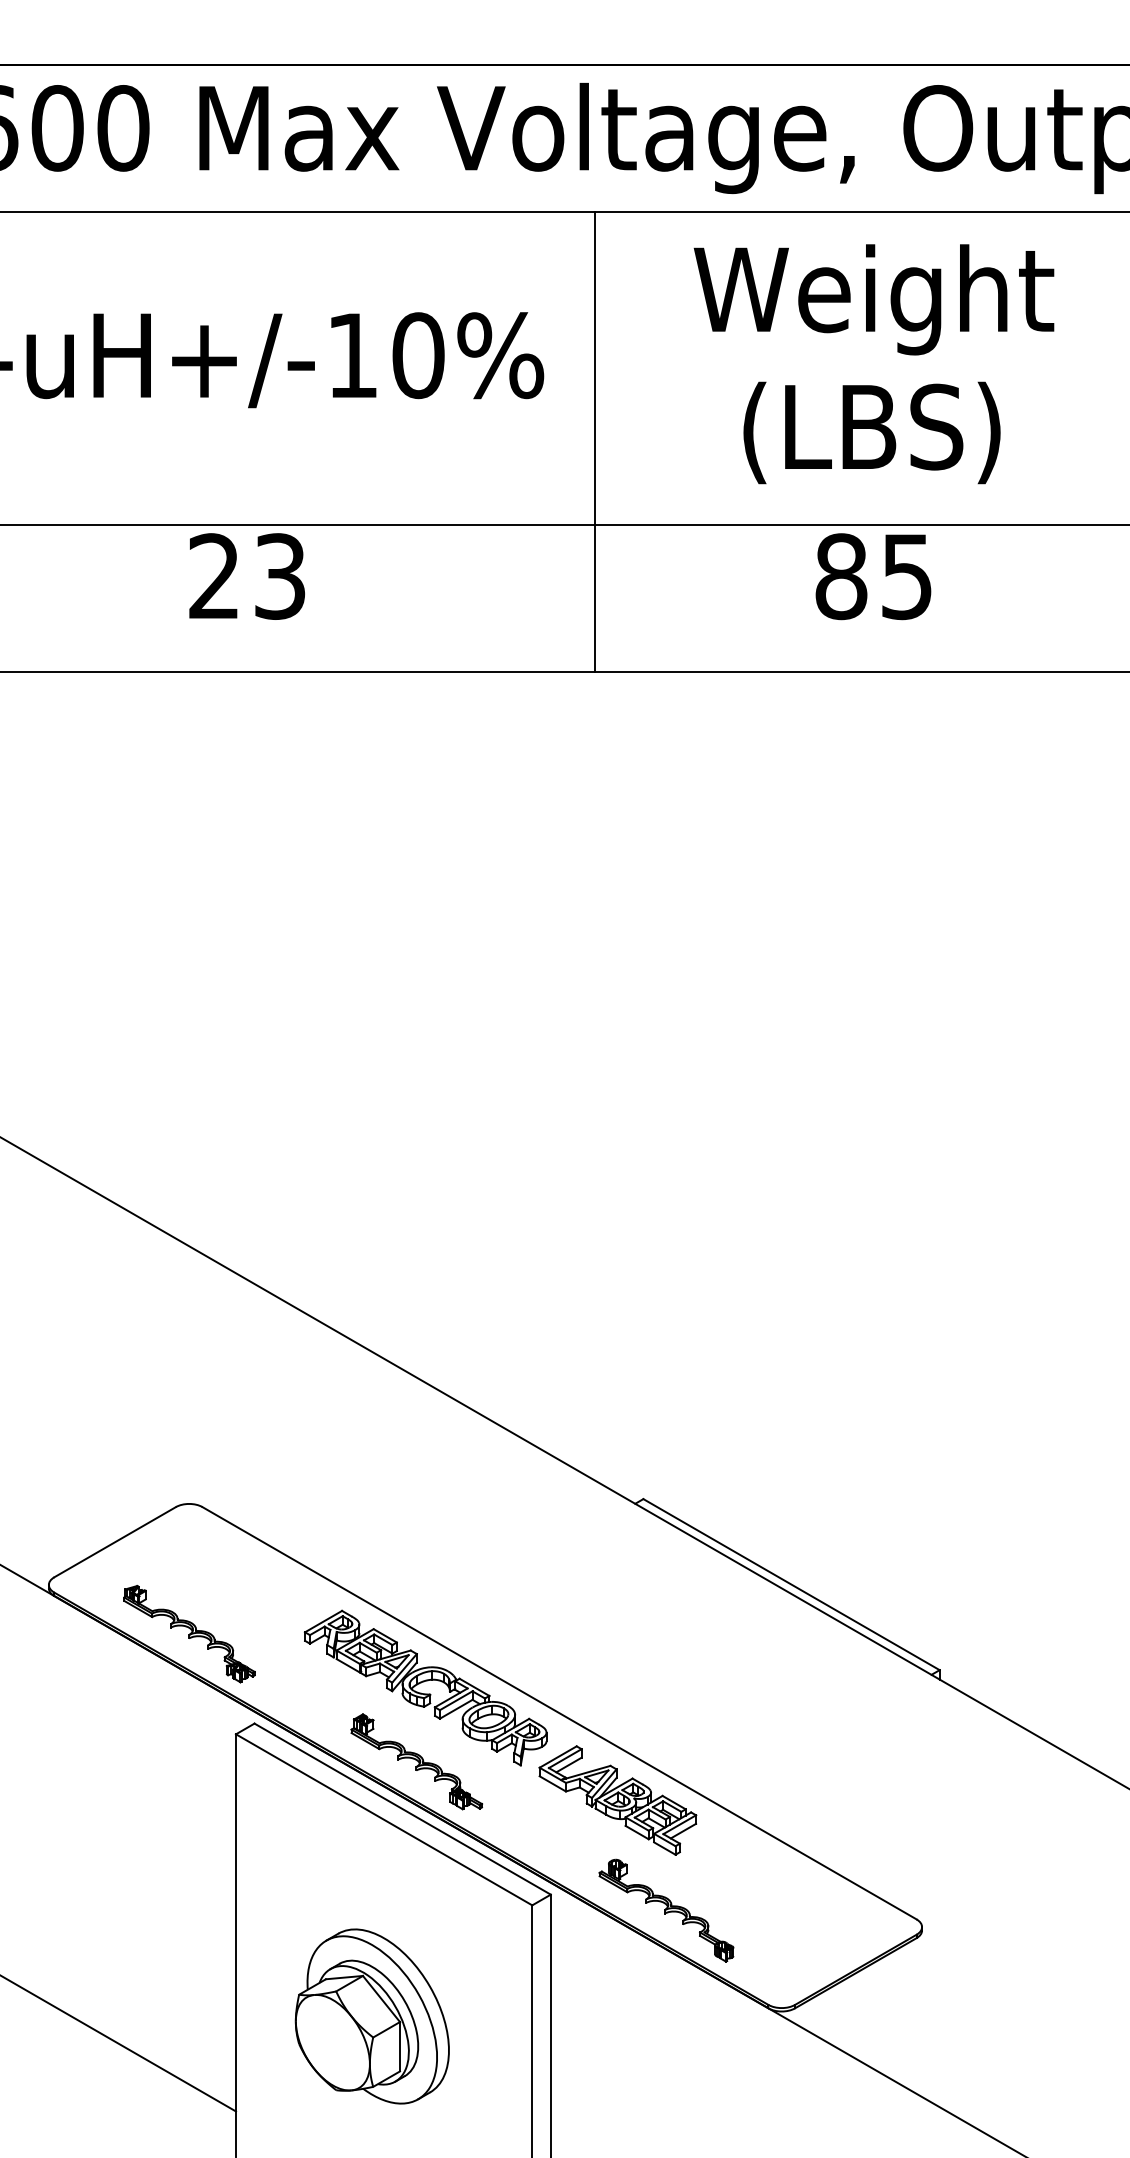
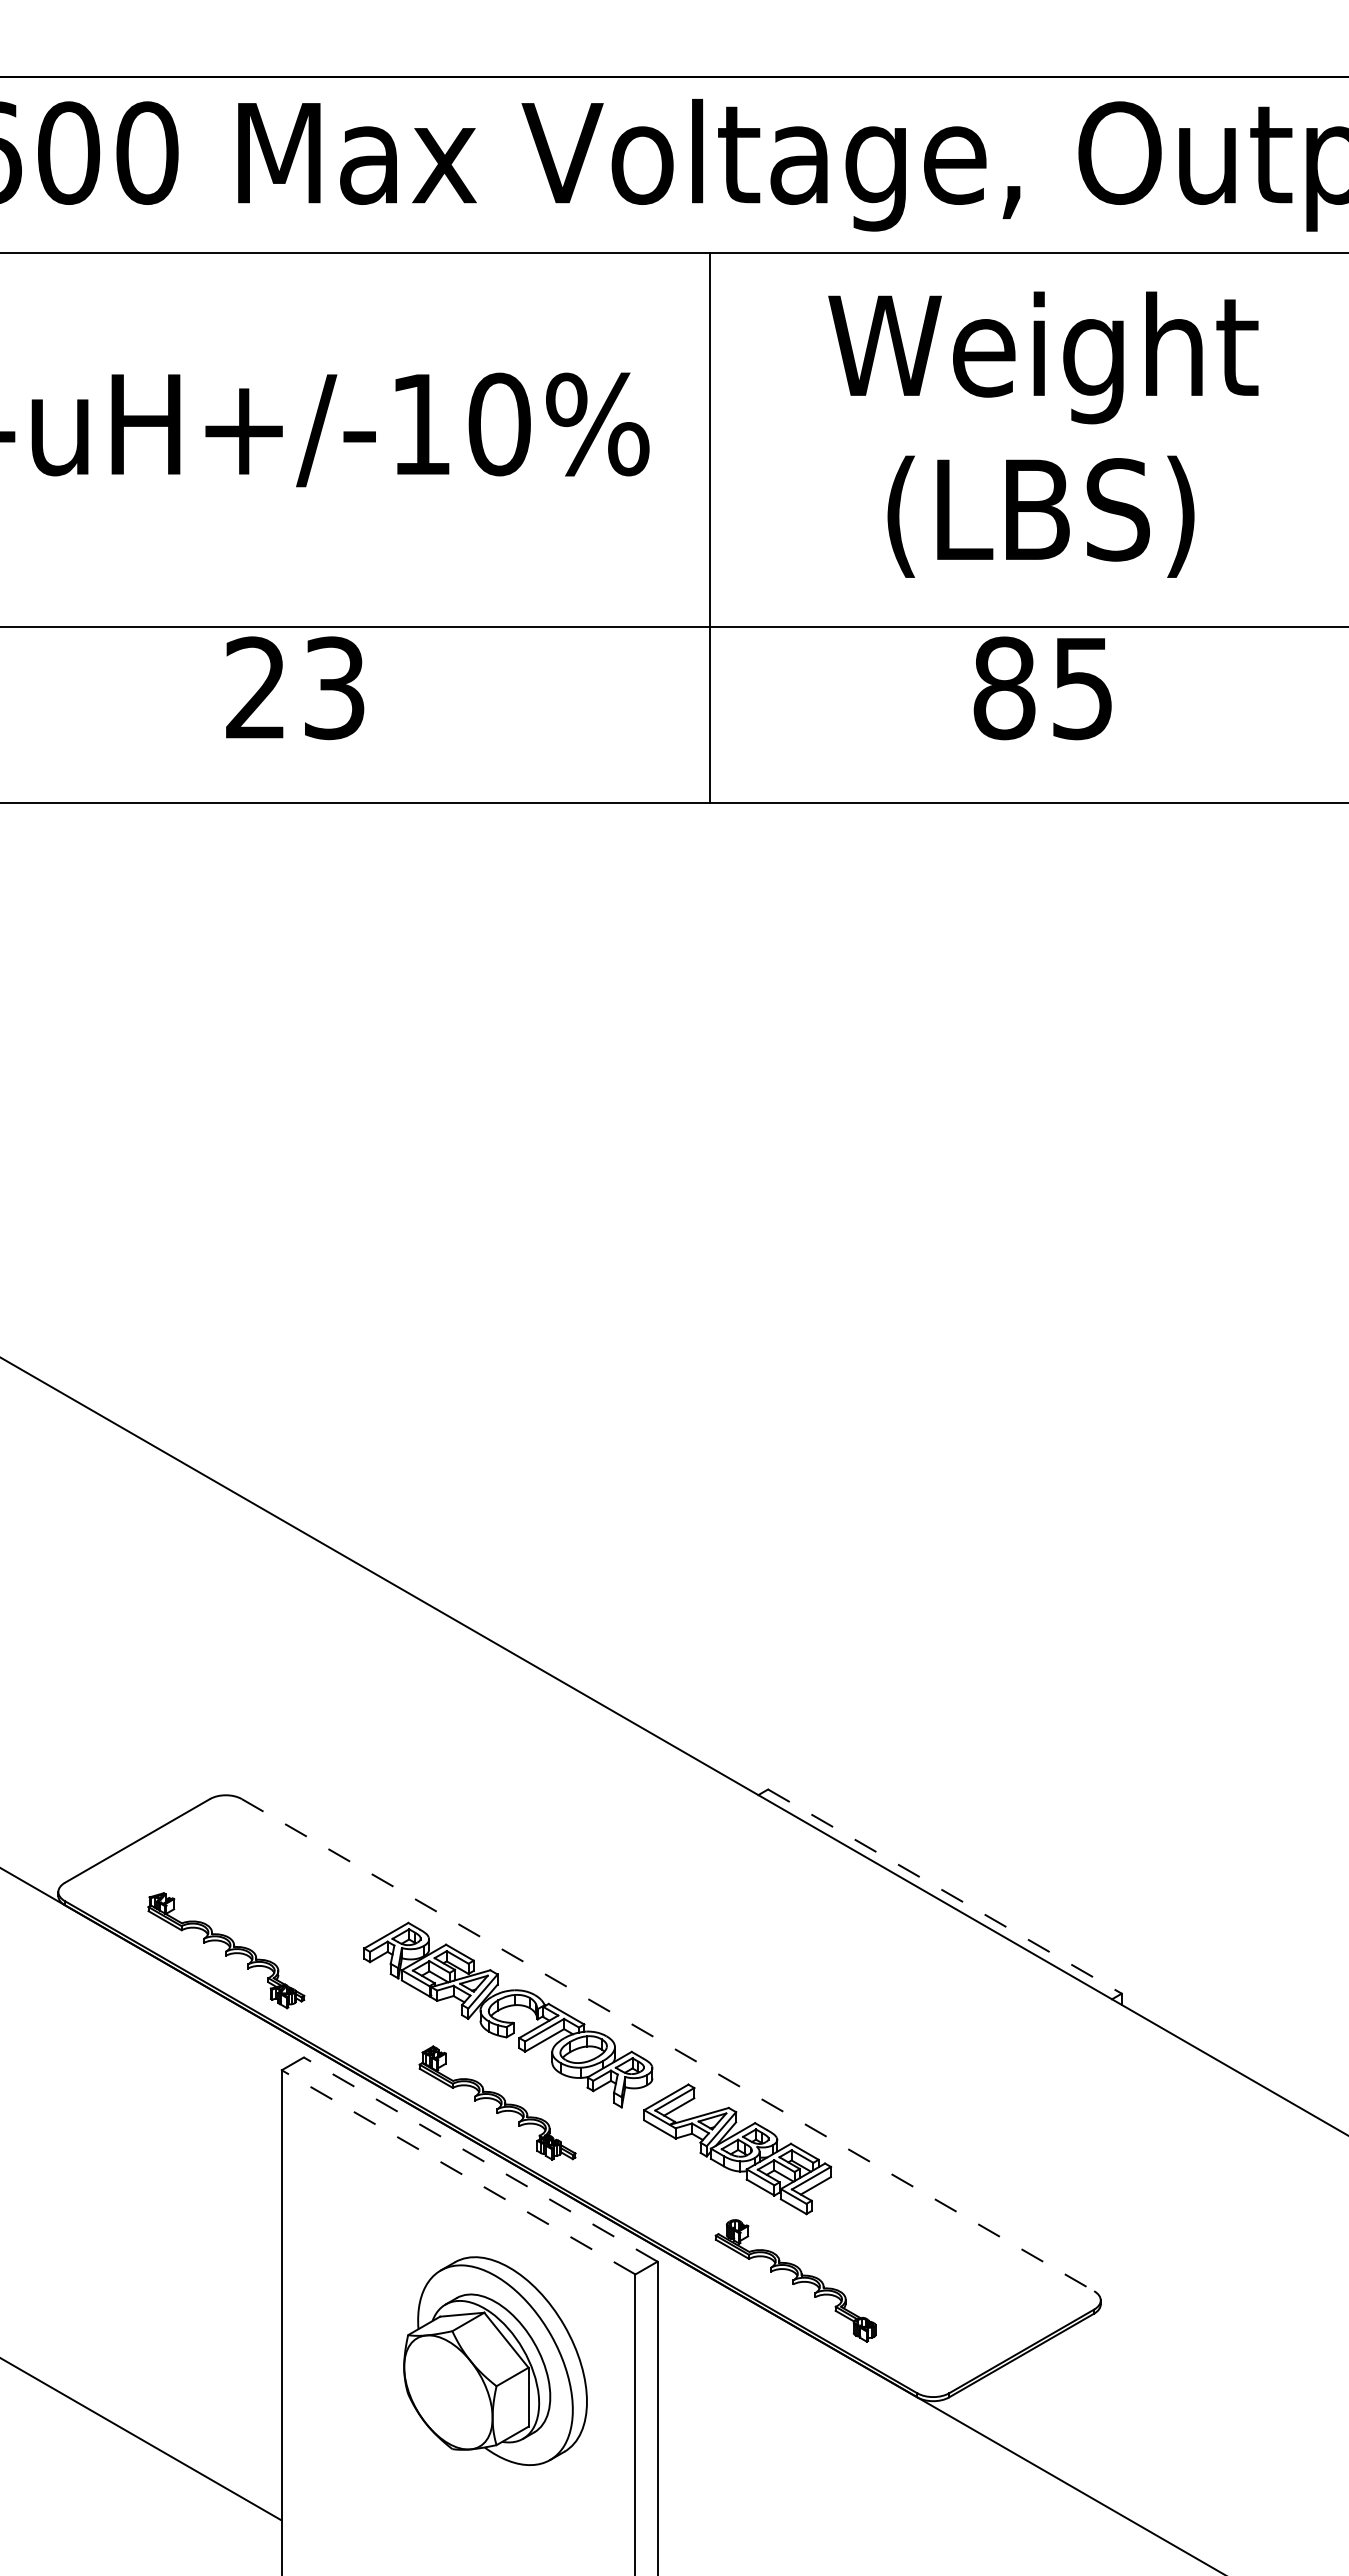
line: (792, 1584) -> (945, 1891), solid -> dashed
line: (559, 1713) -> (668, 2045), solid -> dashed
line: (402, 1809) -> (480, 2159), solid -> dashed
line: (384, 1819) -> (458, 2172), solid -> dashed
part: (372, 2015) -> (495, 2360), moved

